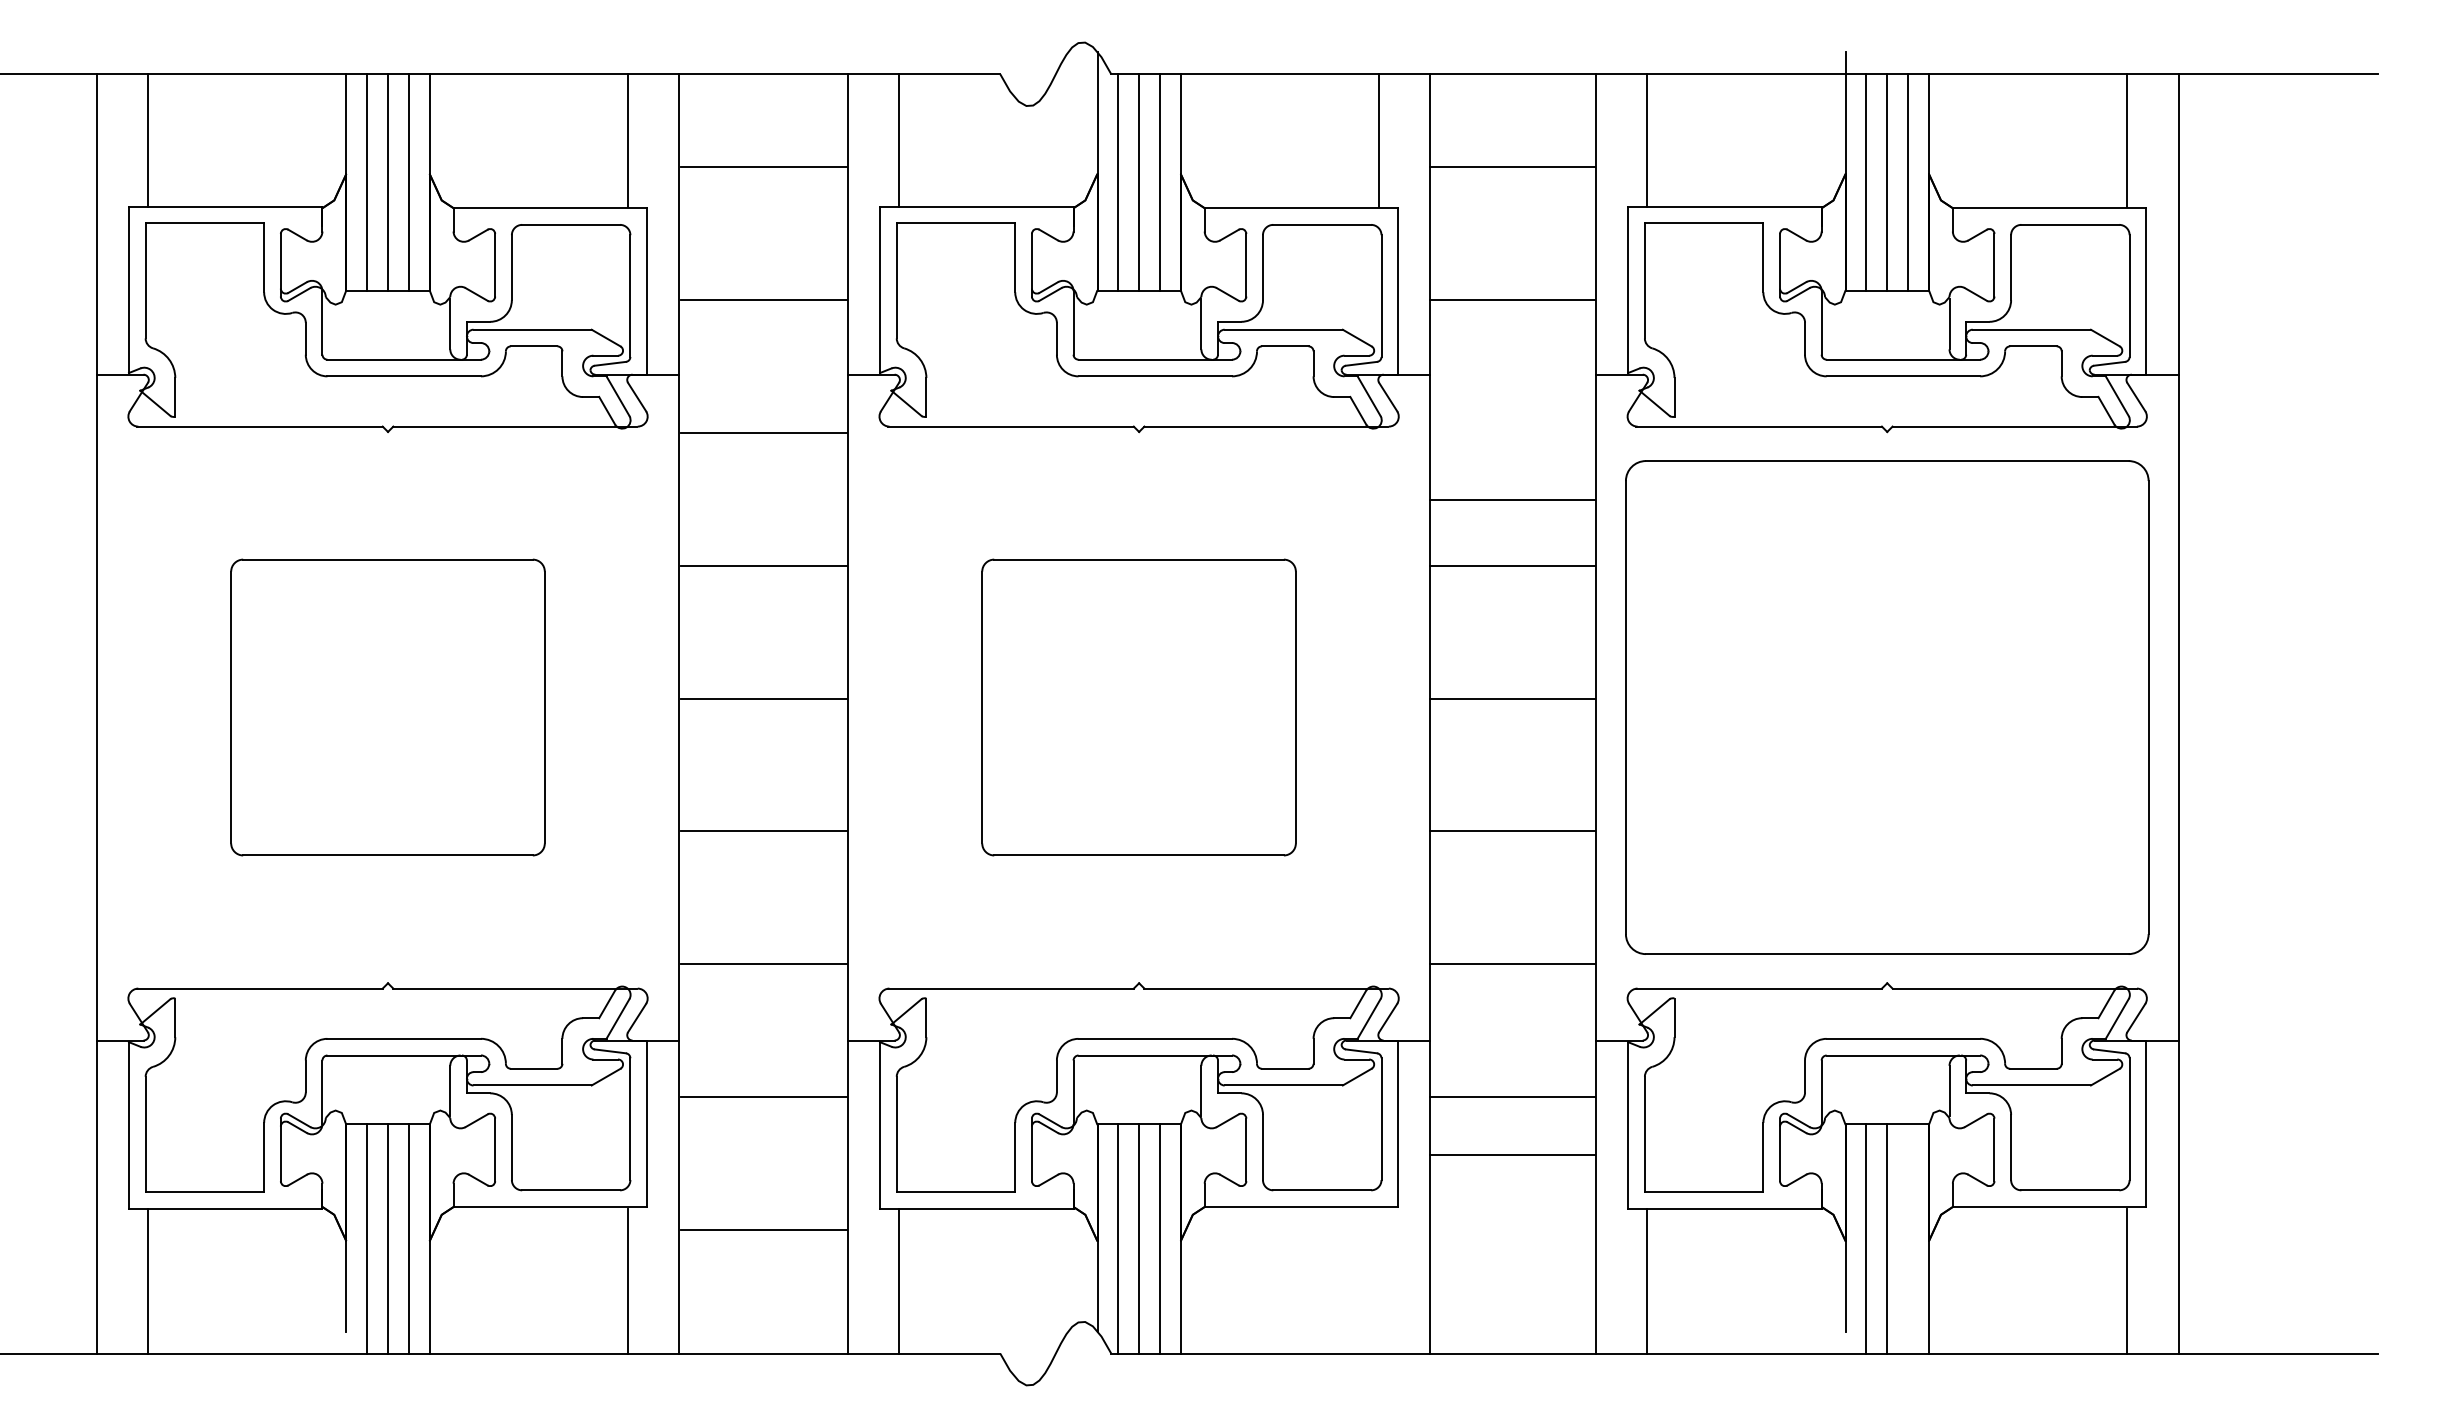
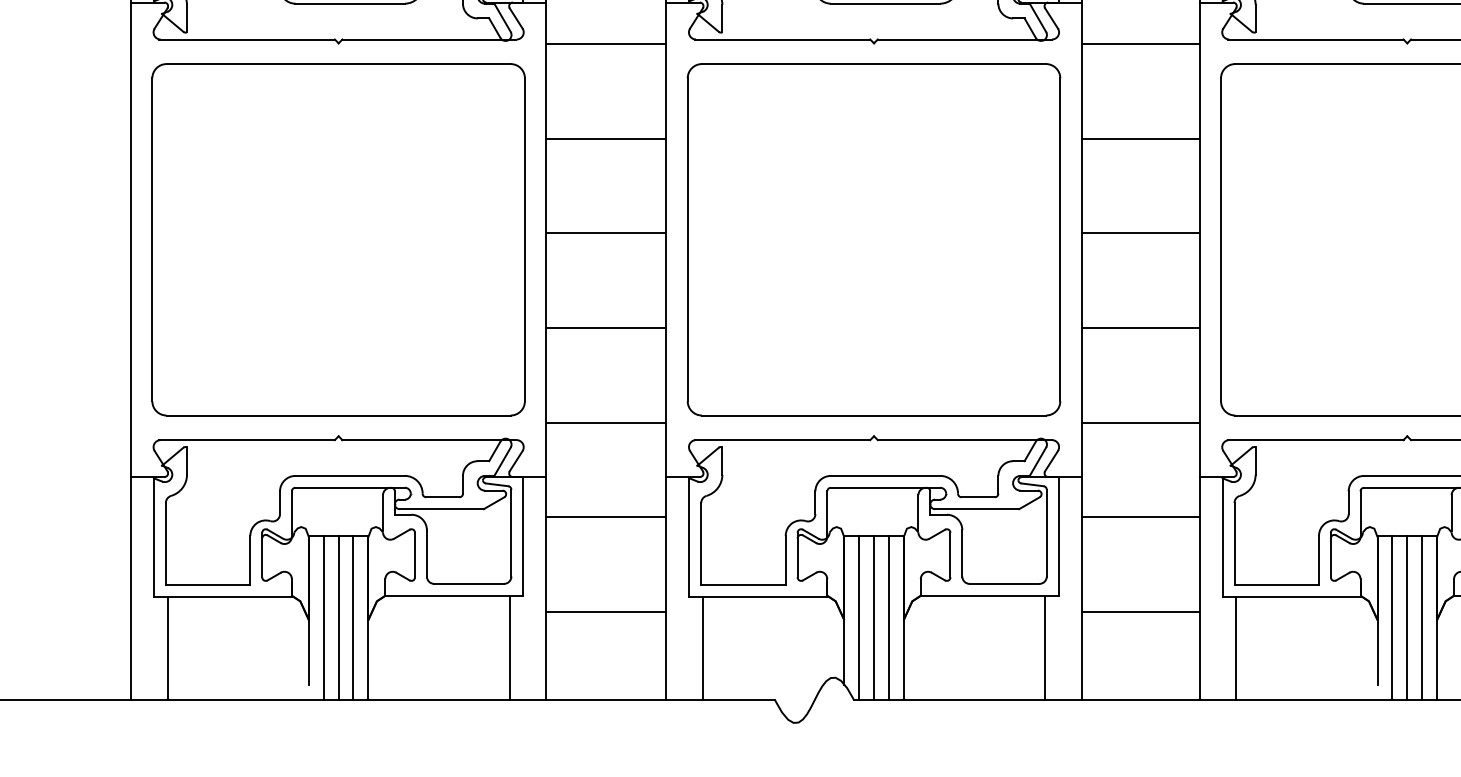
line: (1512, 499) -> (1140, 43), moved
part: (387, 707) -> (338, 239), size x1.67
part: (1138, 707) -> (873, 239), size x1.67
line: (1512, 1154) -> (1140, 611), moved
line: (1908, 1238) -> (1422, 618), added
line: (1378, 1280) -> (1044, 648), added

